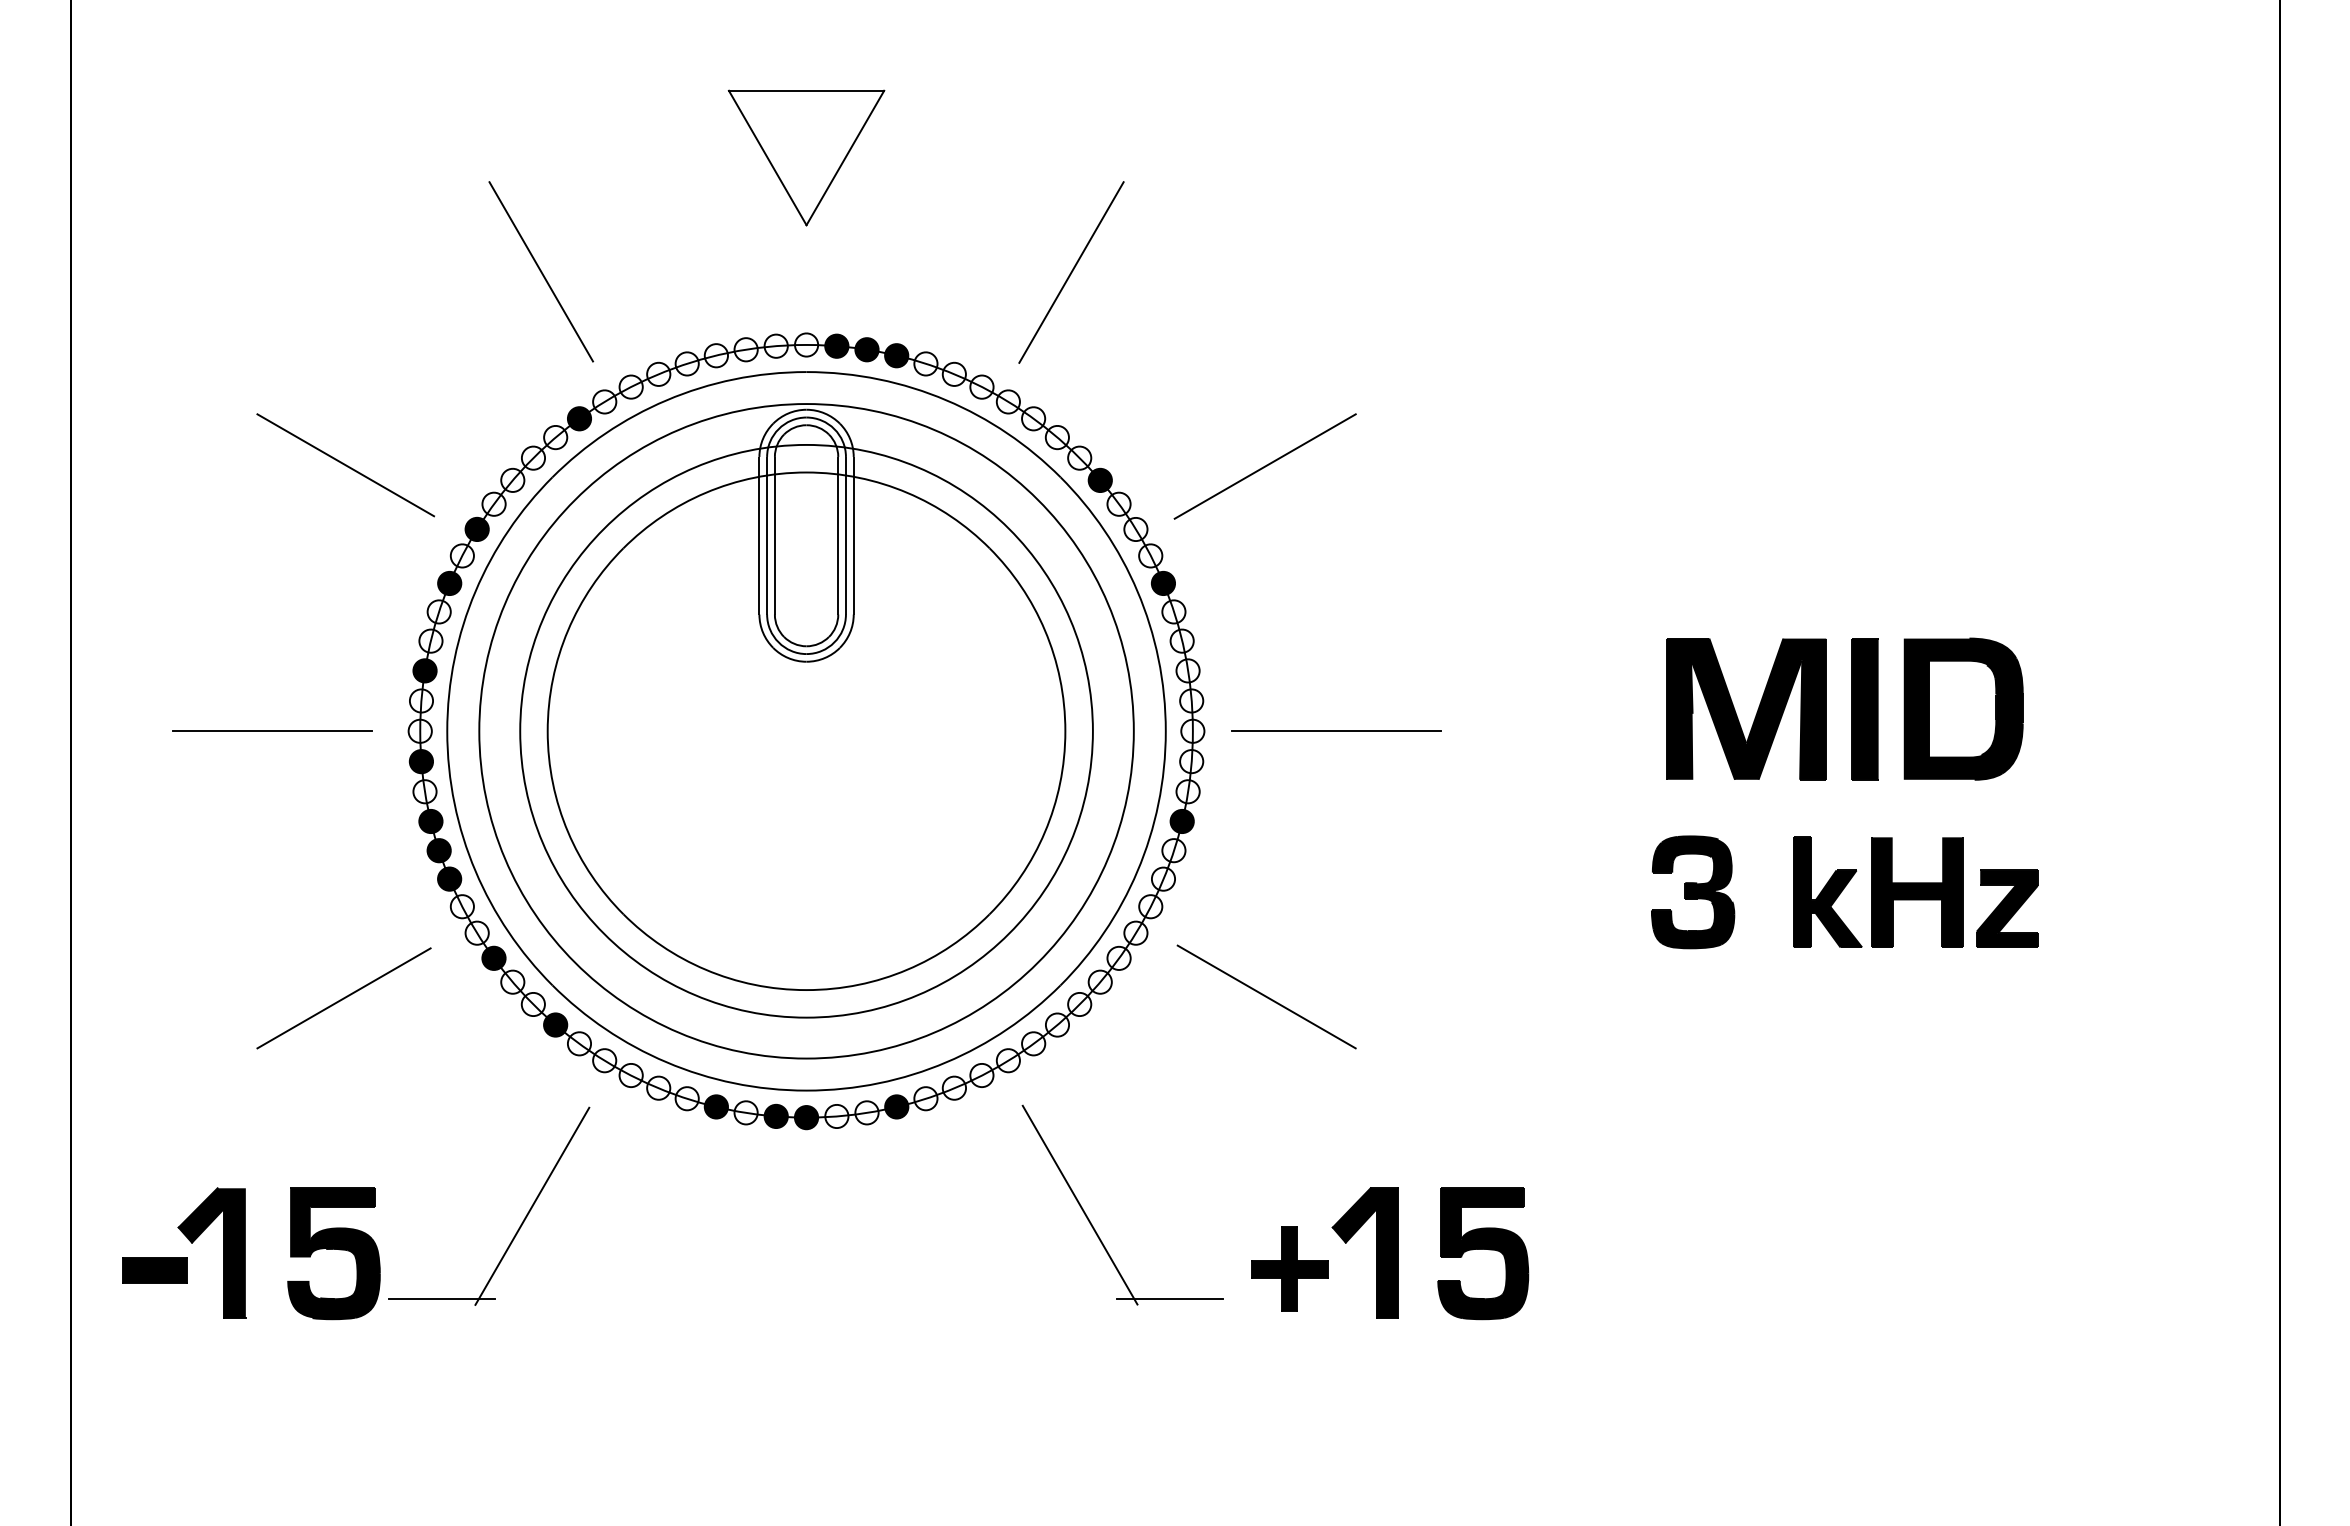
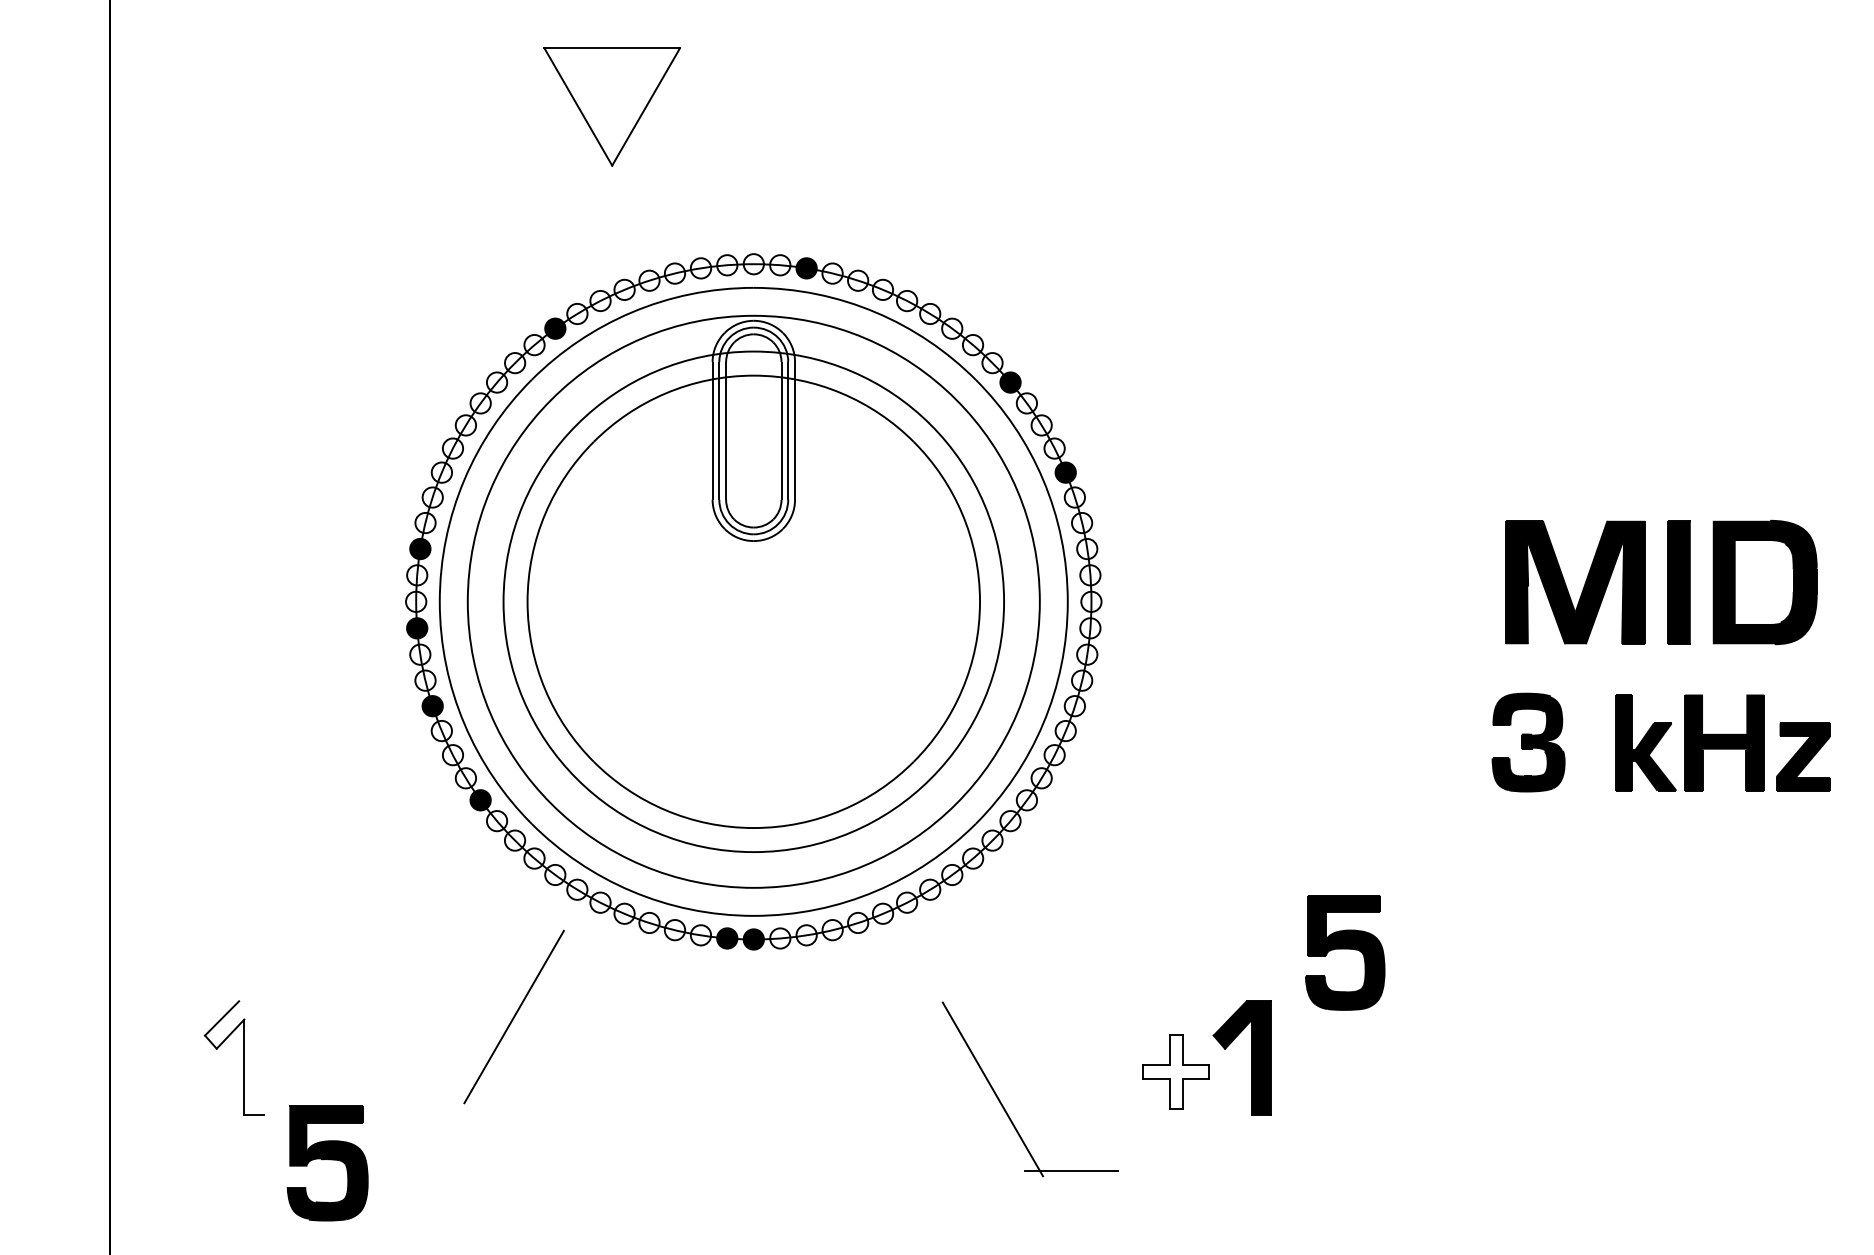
part: (806, 157) -> (612, 106), moved
line: (541, 271) -> (522, 199), removed
line: (1071, 272) -> (985, 200), removed
fill: (836, 345) -> (779, 264), removed
fill: (896, 355) -> (832, 273), removed
line: (345, 465) -> (350, 369), removed
line: (1264, 466) -> (1154, 370), removed
fill: (476, 529) -> (465, 425), removed
fill: (449, 583) -> (441, 472), removed
line: (272, 731) -> (287, 602), removed
line: (1336, 731) -> (1216, 602), removed
fill: (430, 821) -> (425, 680), removed
fill: (1181, 821) -> (1081, 680), removed
fill: (449, 878) -> (441, 730), removed
line: (1266, 996) -> (1155, 833), removed
line: (343, 998) -> (349, 835), removed
fill: (555, 1024) -> (534, 858), removed
fill: (716, 1106) -> (675, 929), removed
fill: (896, 1106) -> (832, 929), removed
part: (1090, 1220) -> (1001, 1102), moved
fill: (211, 1253) -> (233, 1058), removed
part: (333, 1253) -> (327, 1163), moved
part: (1483, 1253) -> (1345, 952), moved
fill: (1289, 1269) -> (1175, 1072), removed
part: (154, 1270) -> (183, 1073), removed
line: (441, 1298) -> (434, 1097), removed

